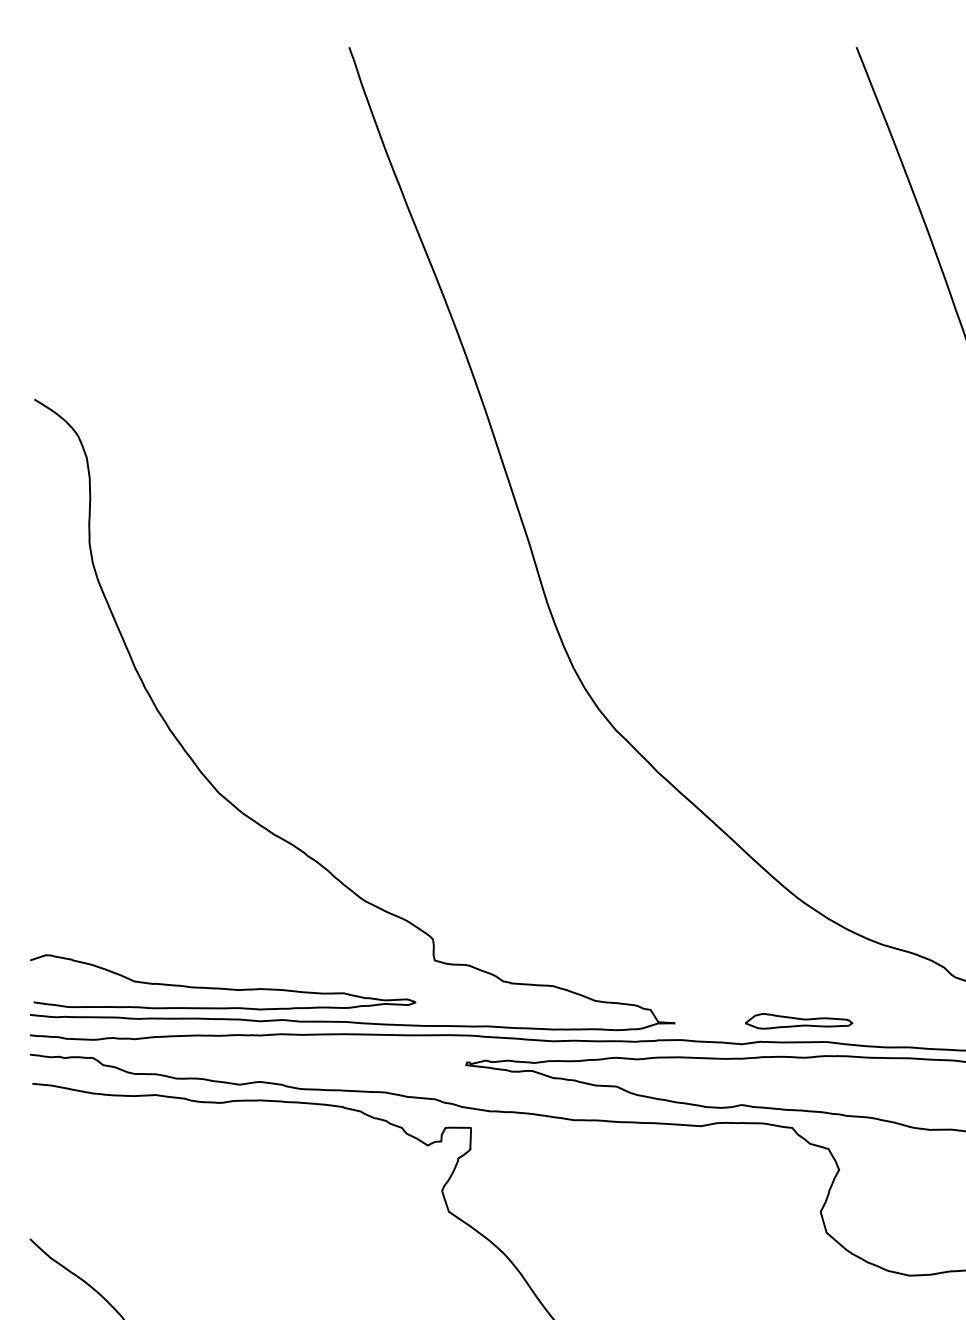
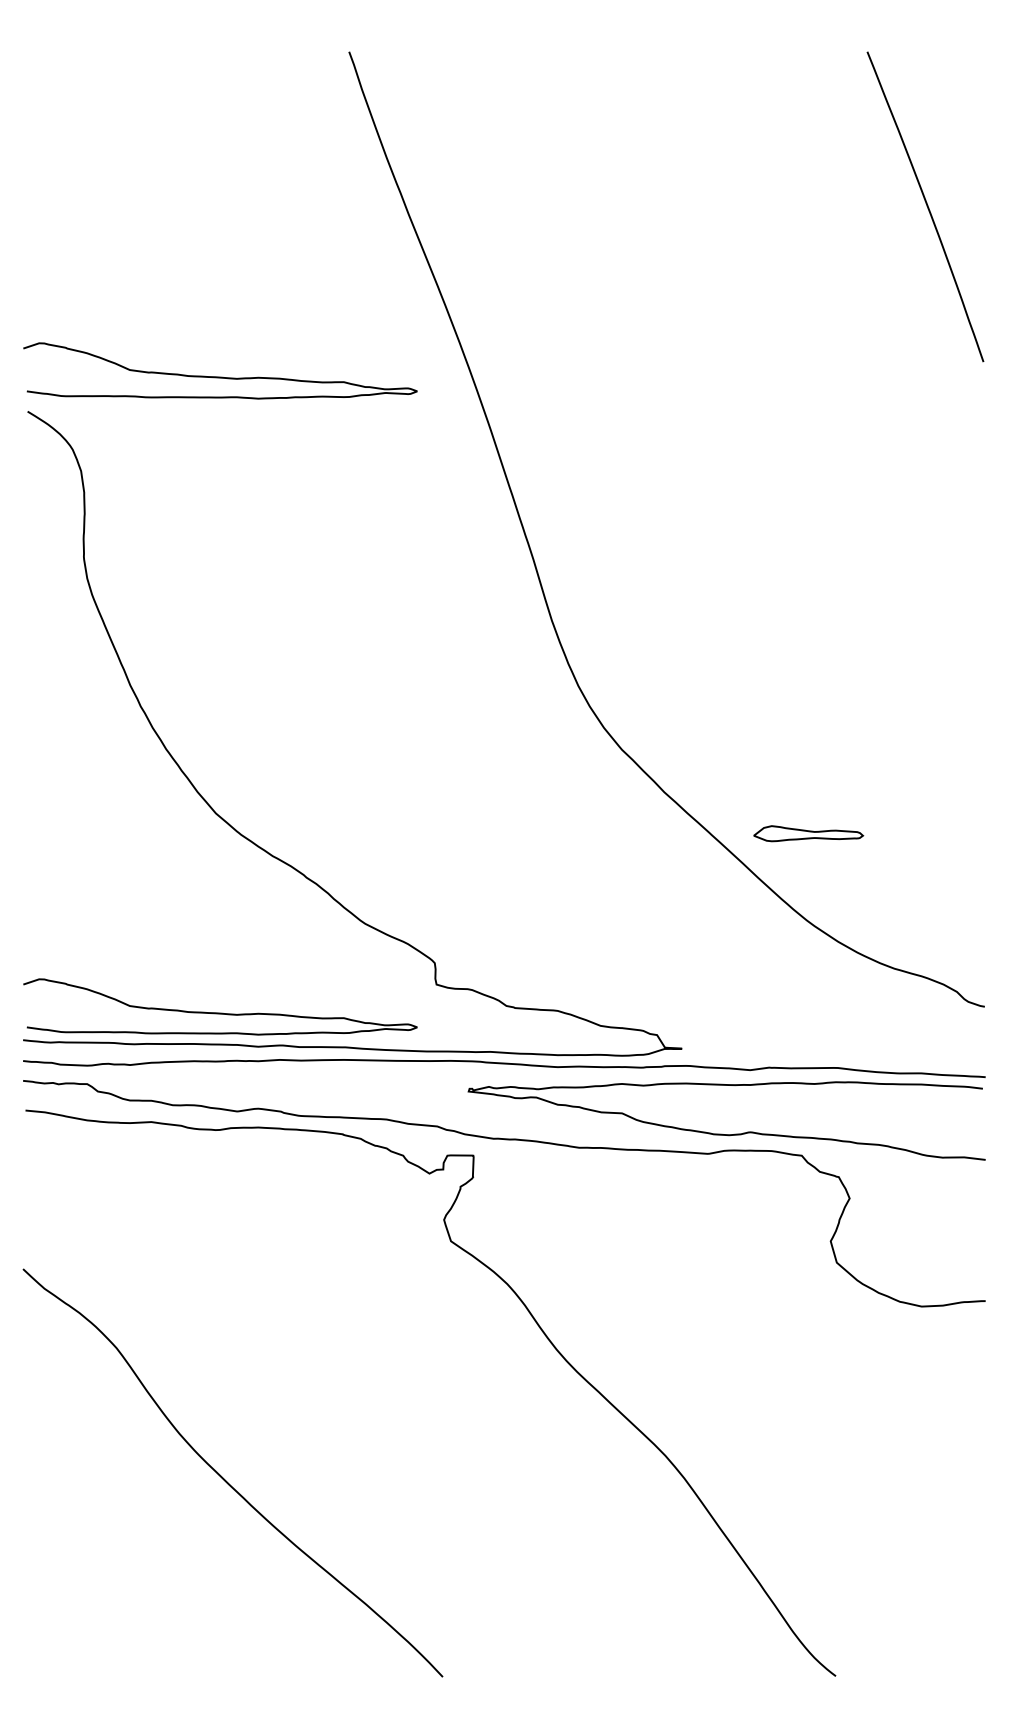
curve: (223, 365) -> (220, 376), added
part: (798, 1021) -> (808, 833), moved

